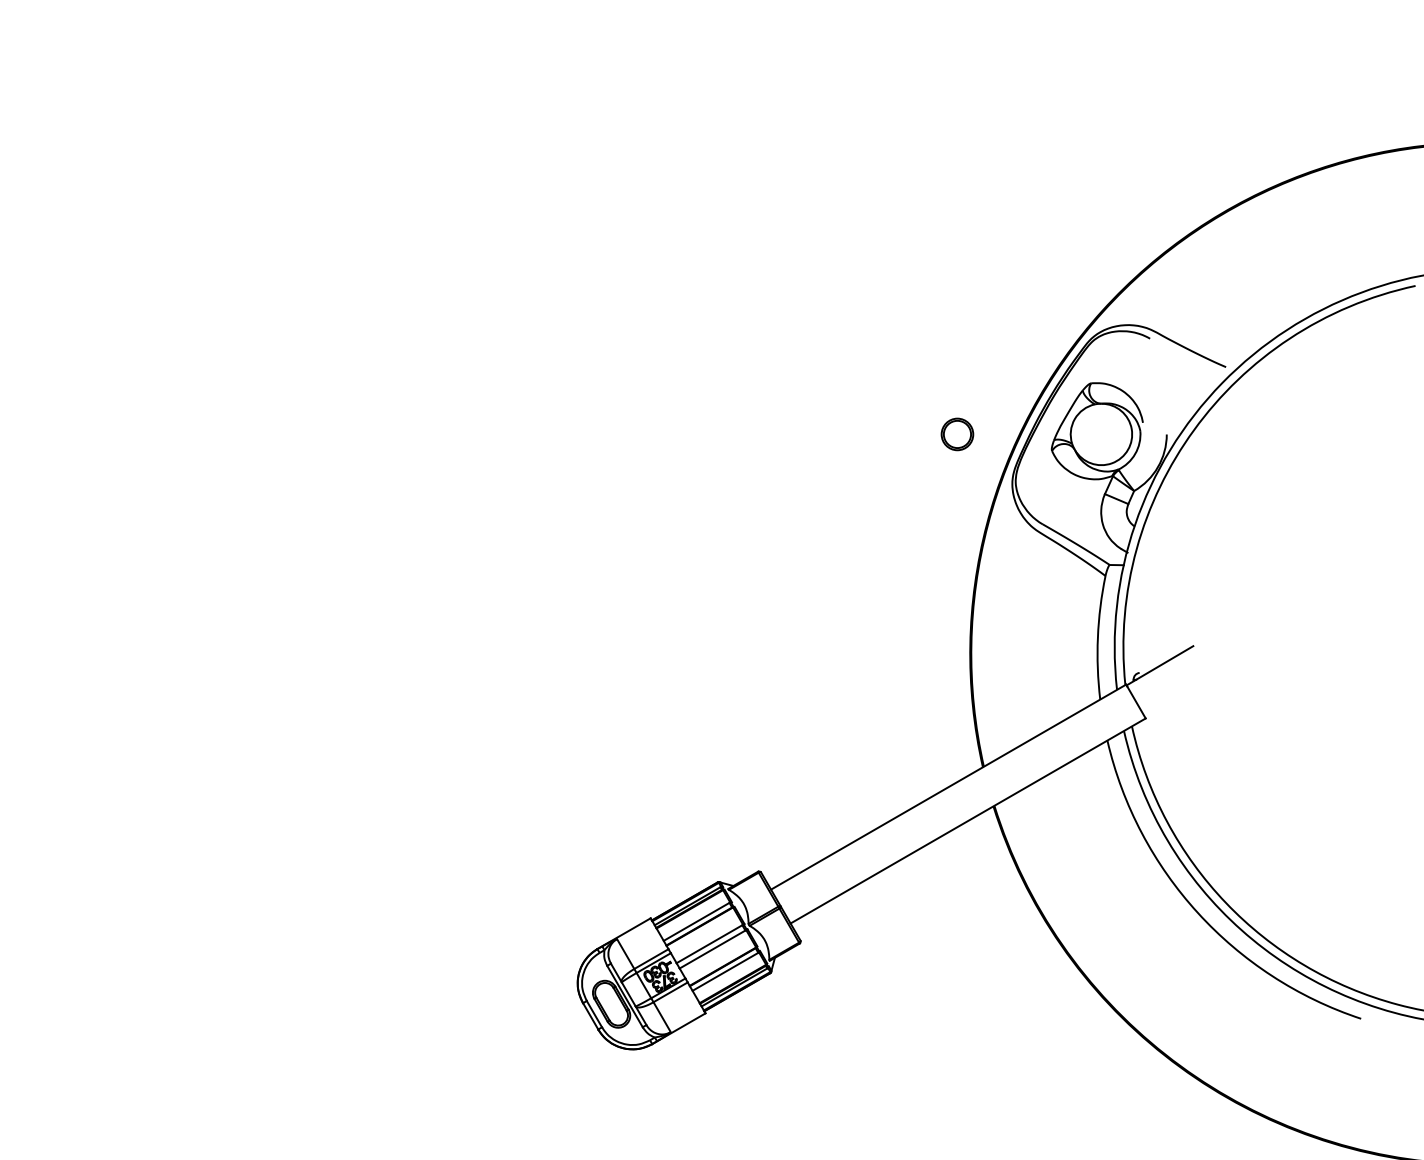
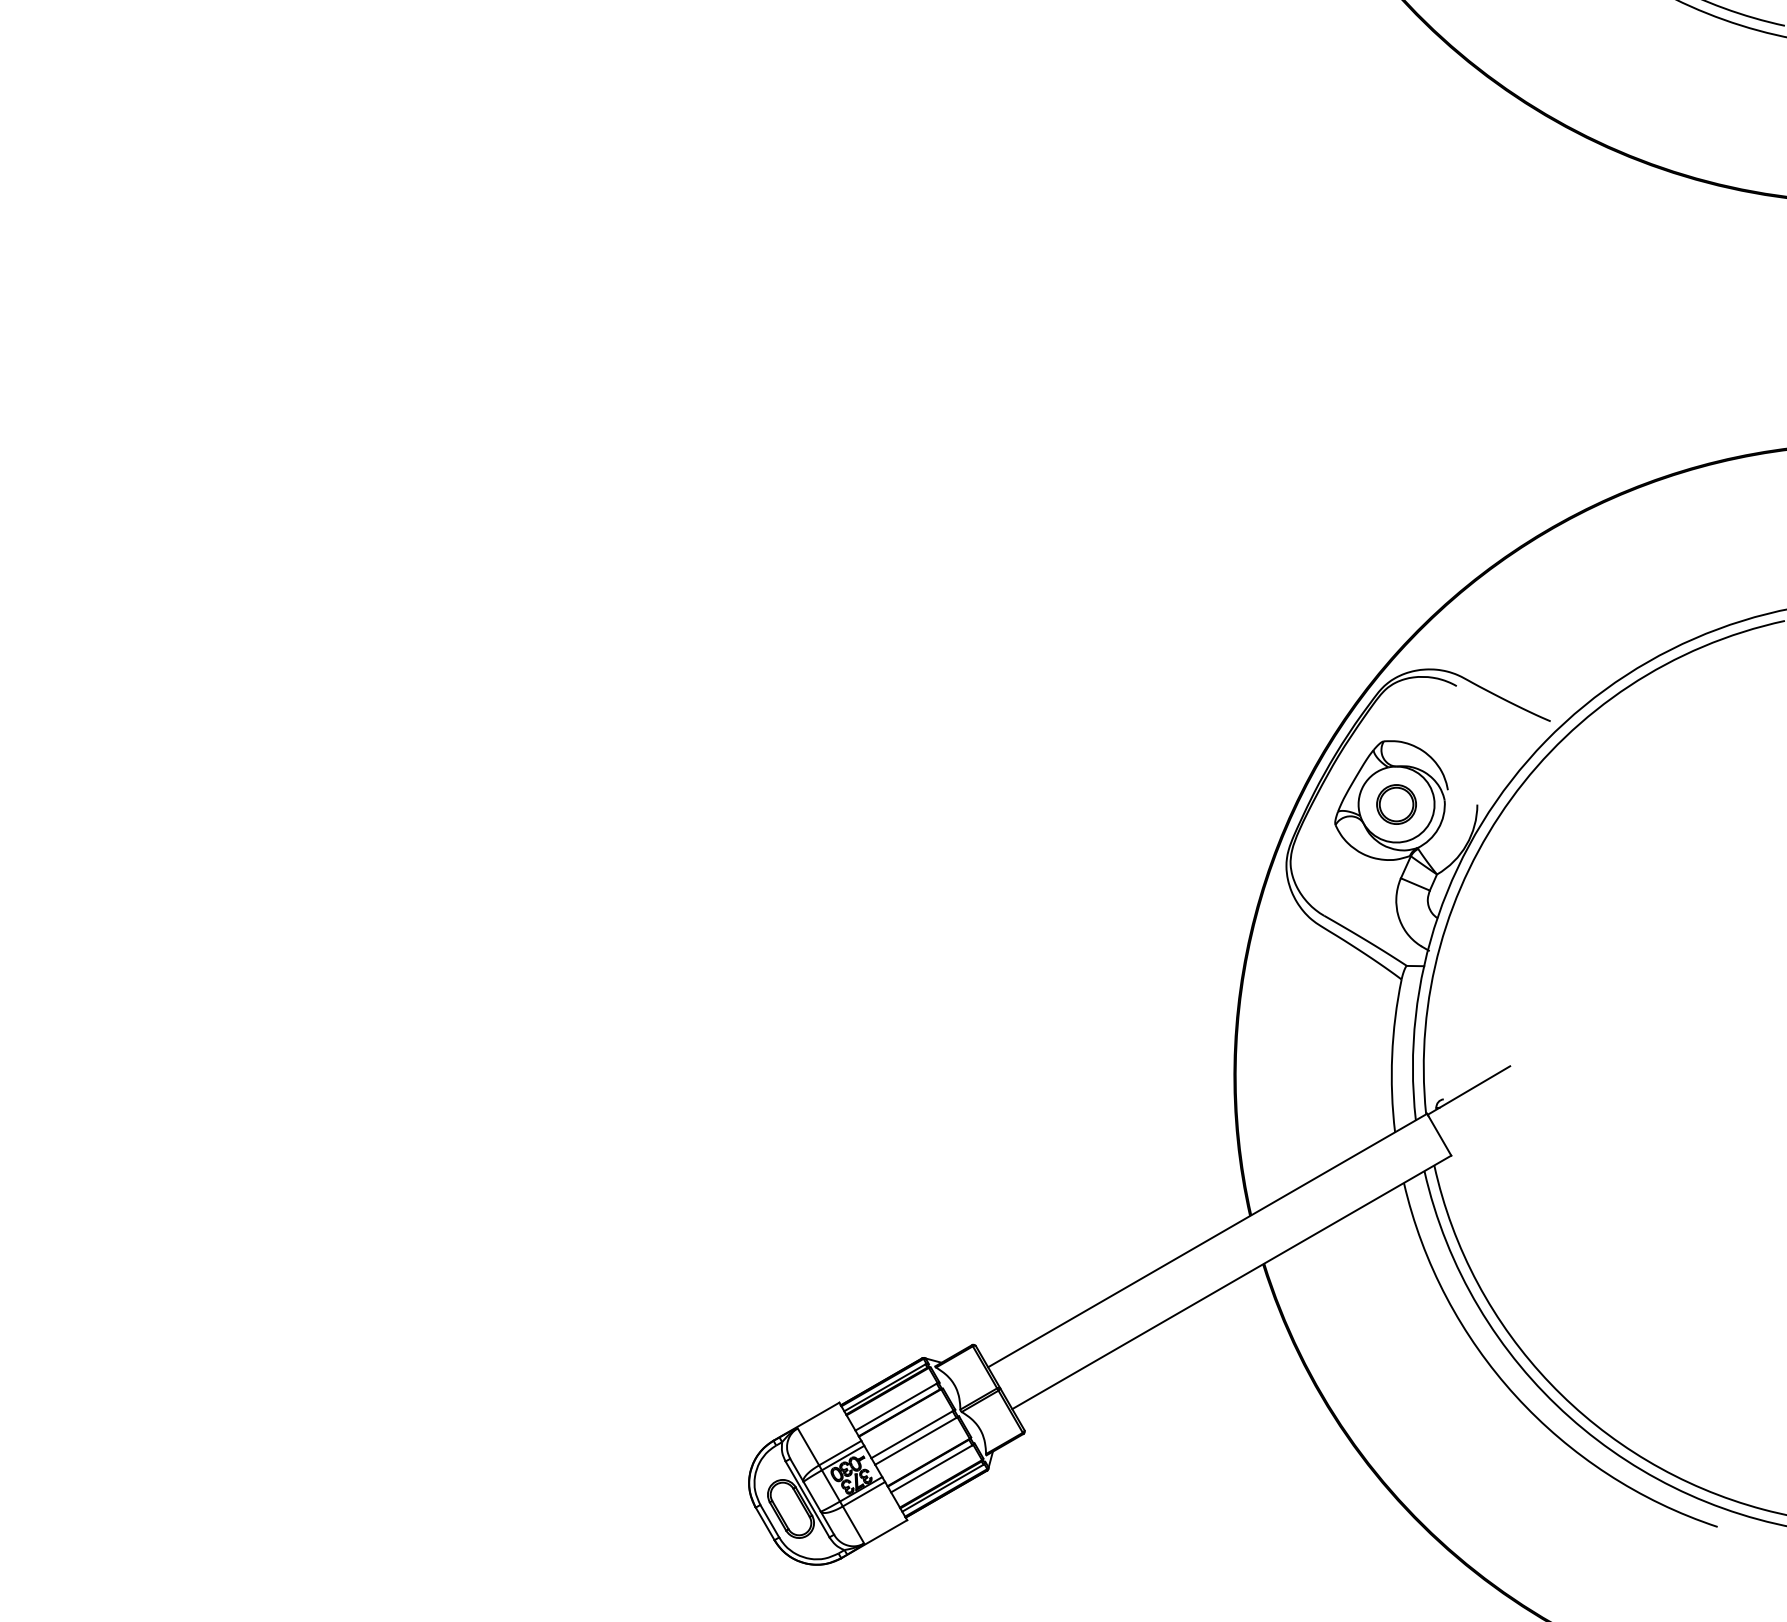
part: (957, 434) -> (1396, 804), moved

